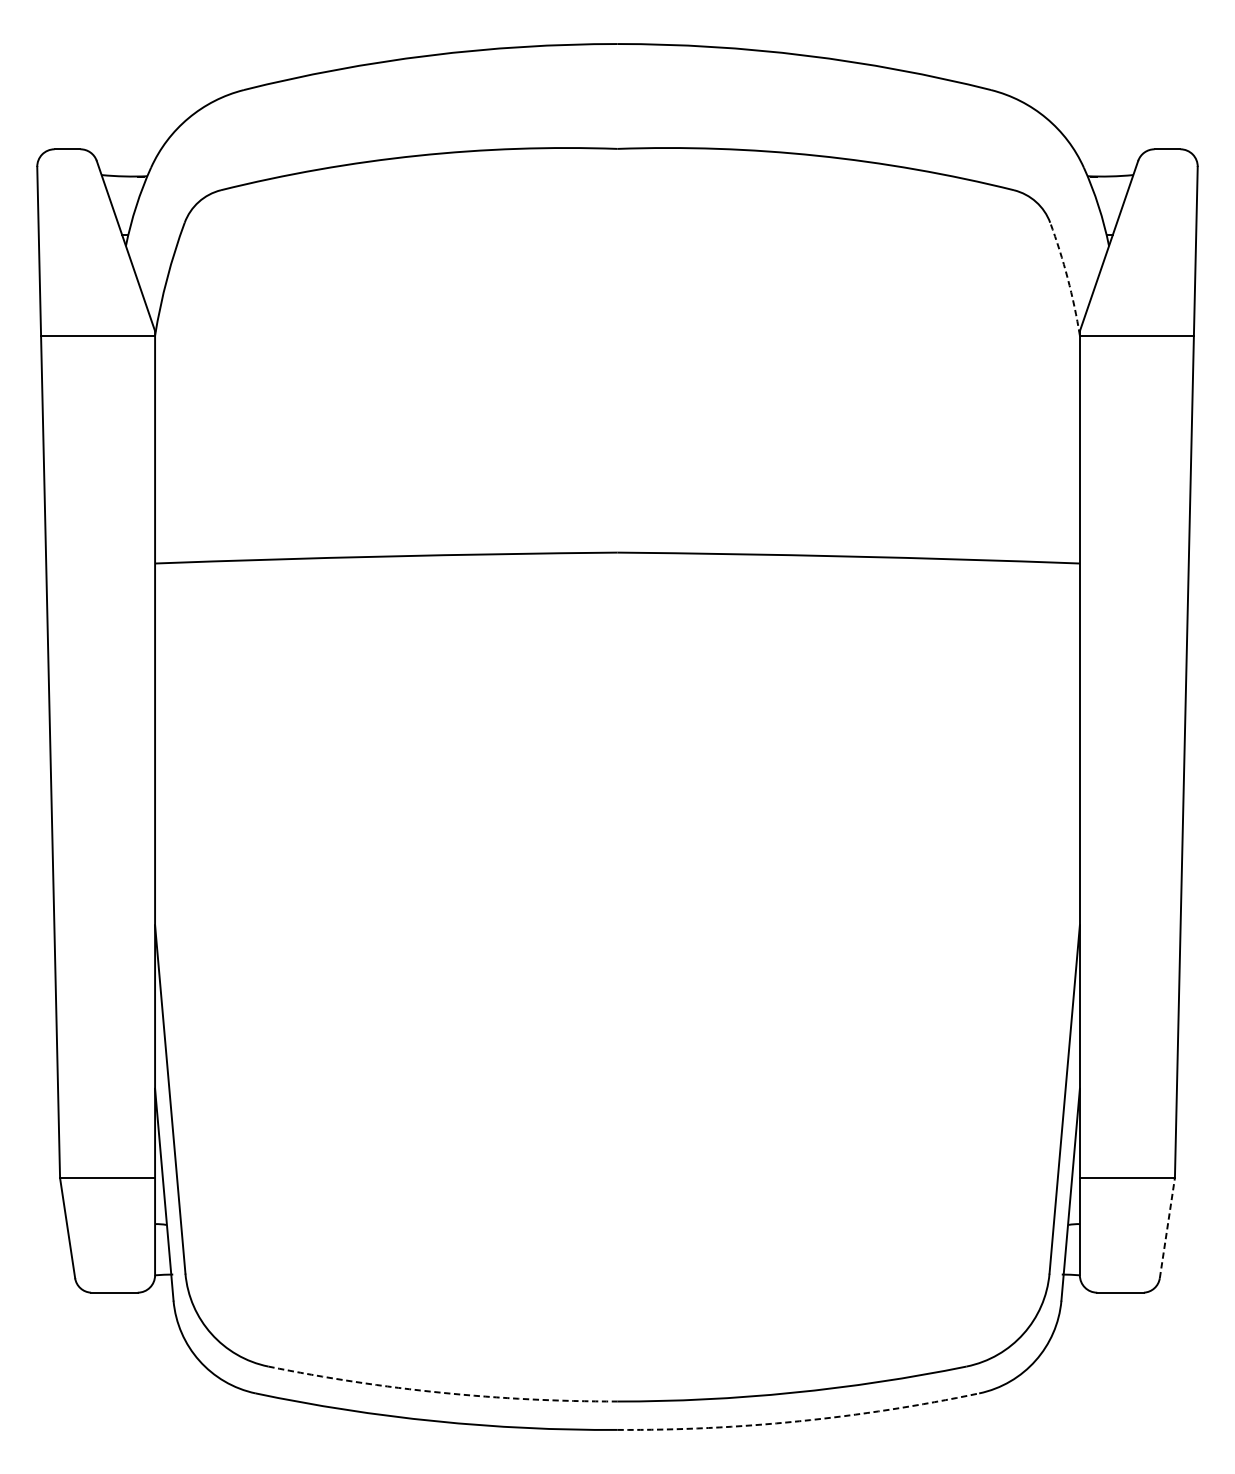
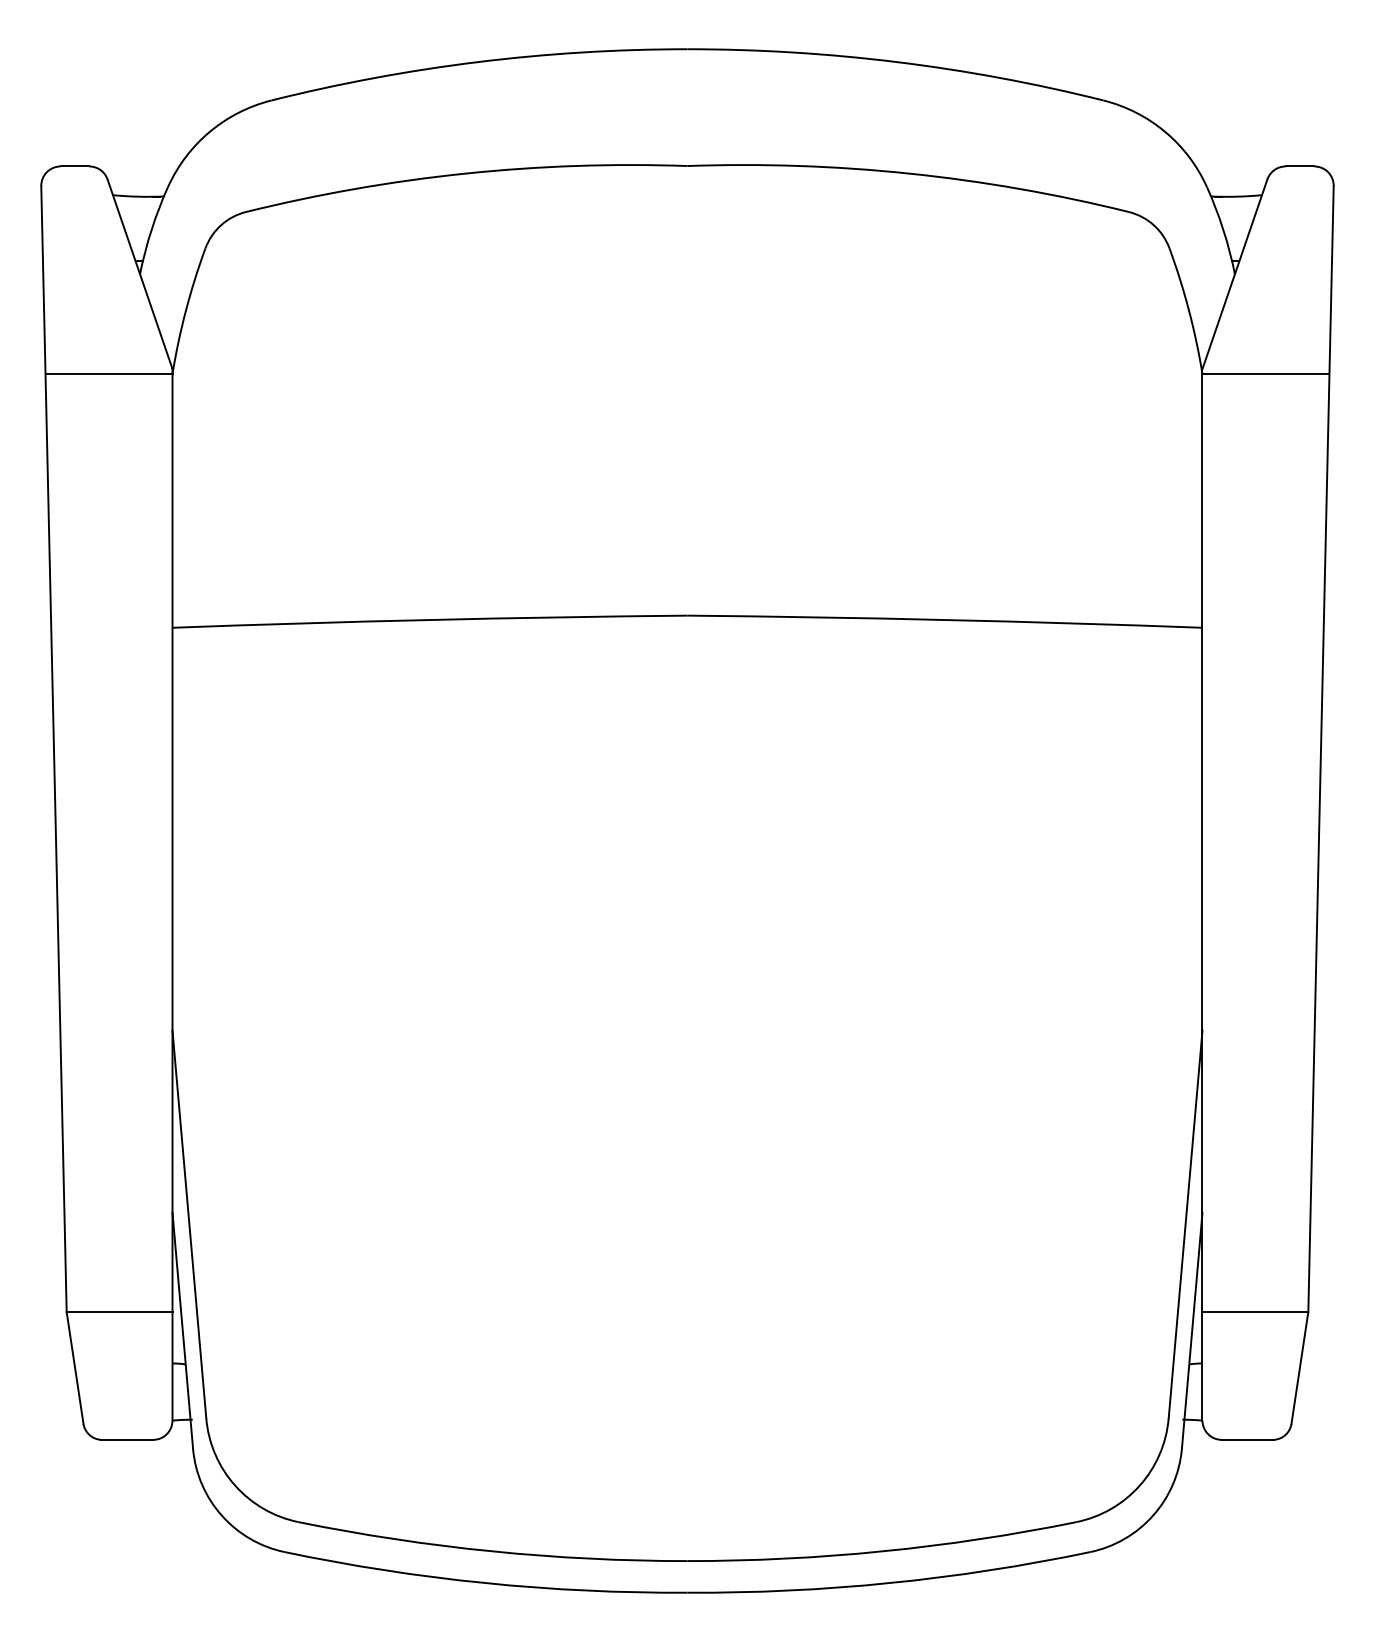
arc: (1067, 278) -> (1188, 310), dashed -> solid
line: (1167, 1227) -> (1299, 1367), dashed -> solid
arc: (442, 1392) -> (492, 1551), dashed -> solid
arc: (798, 1421) -> (889, 1583), dashed -> solid

